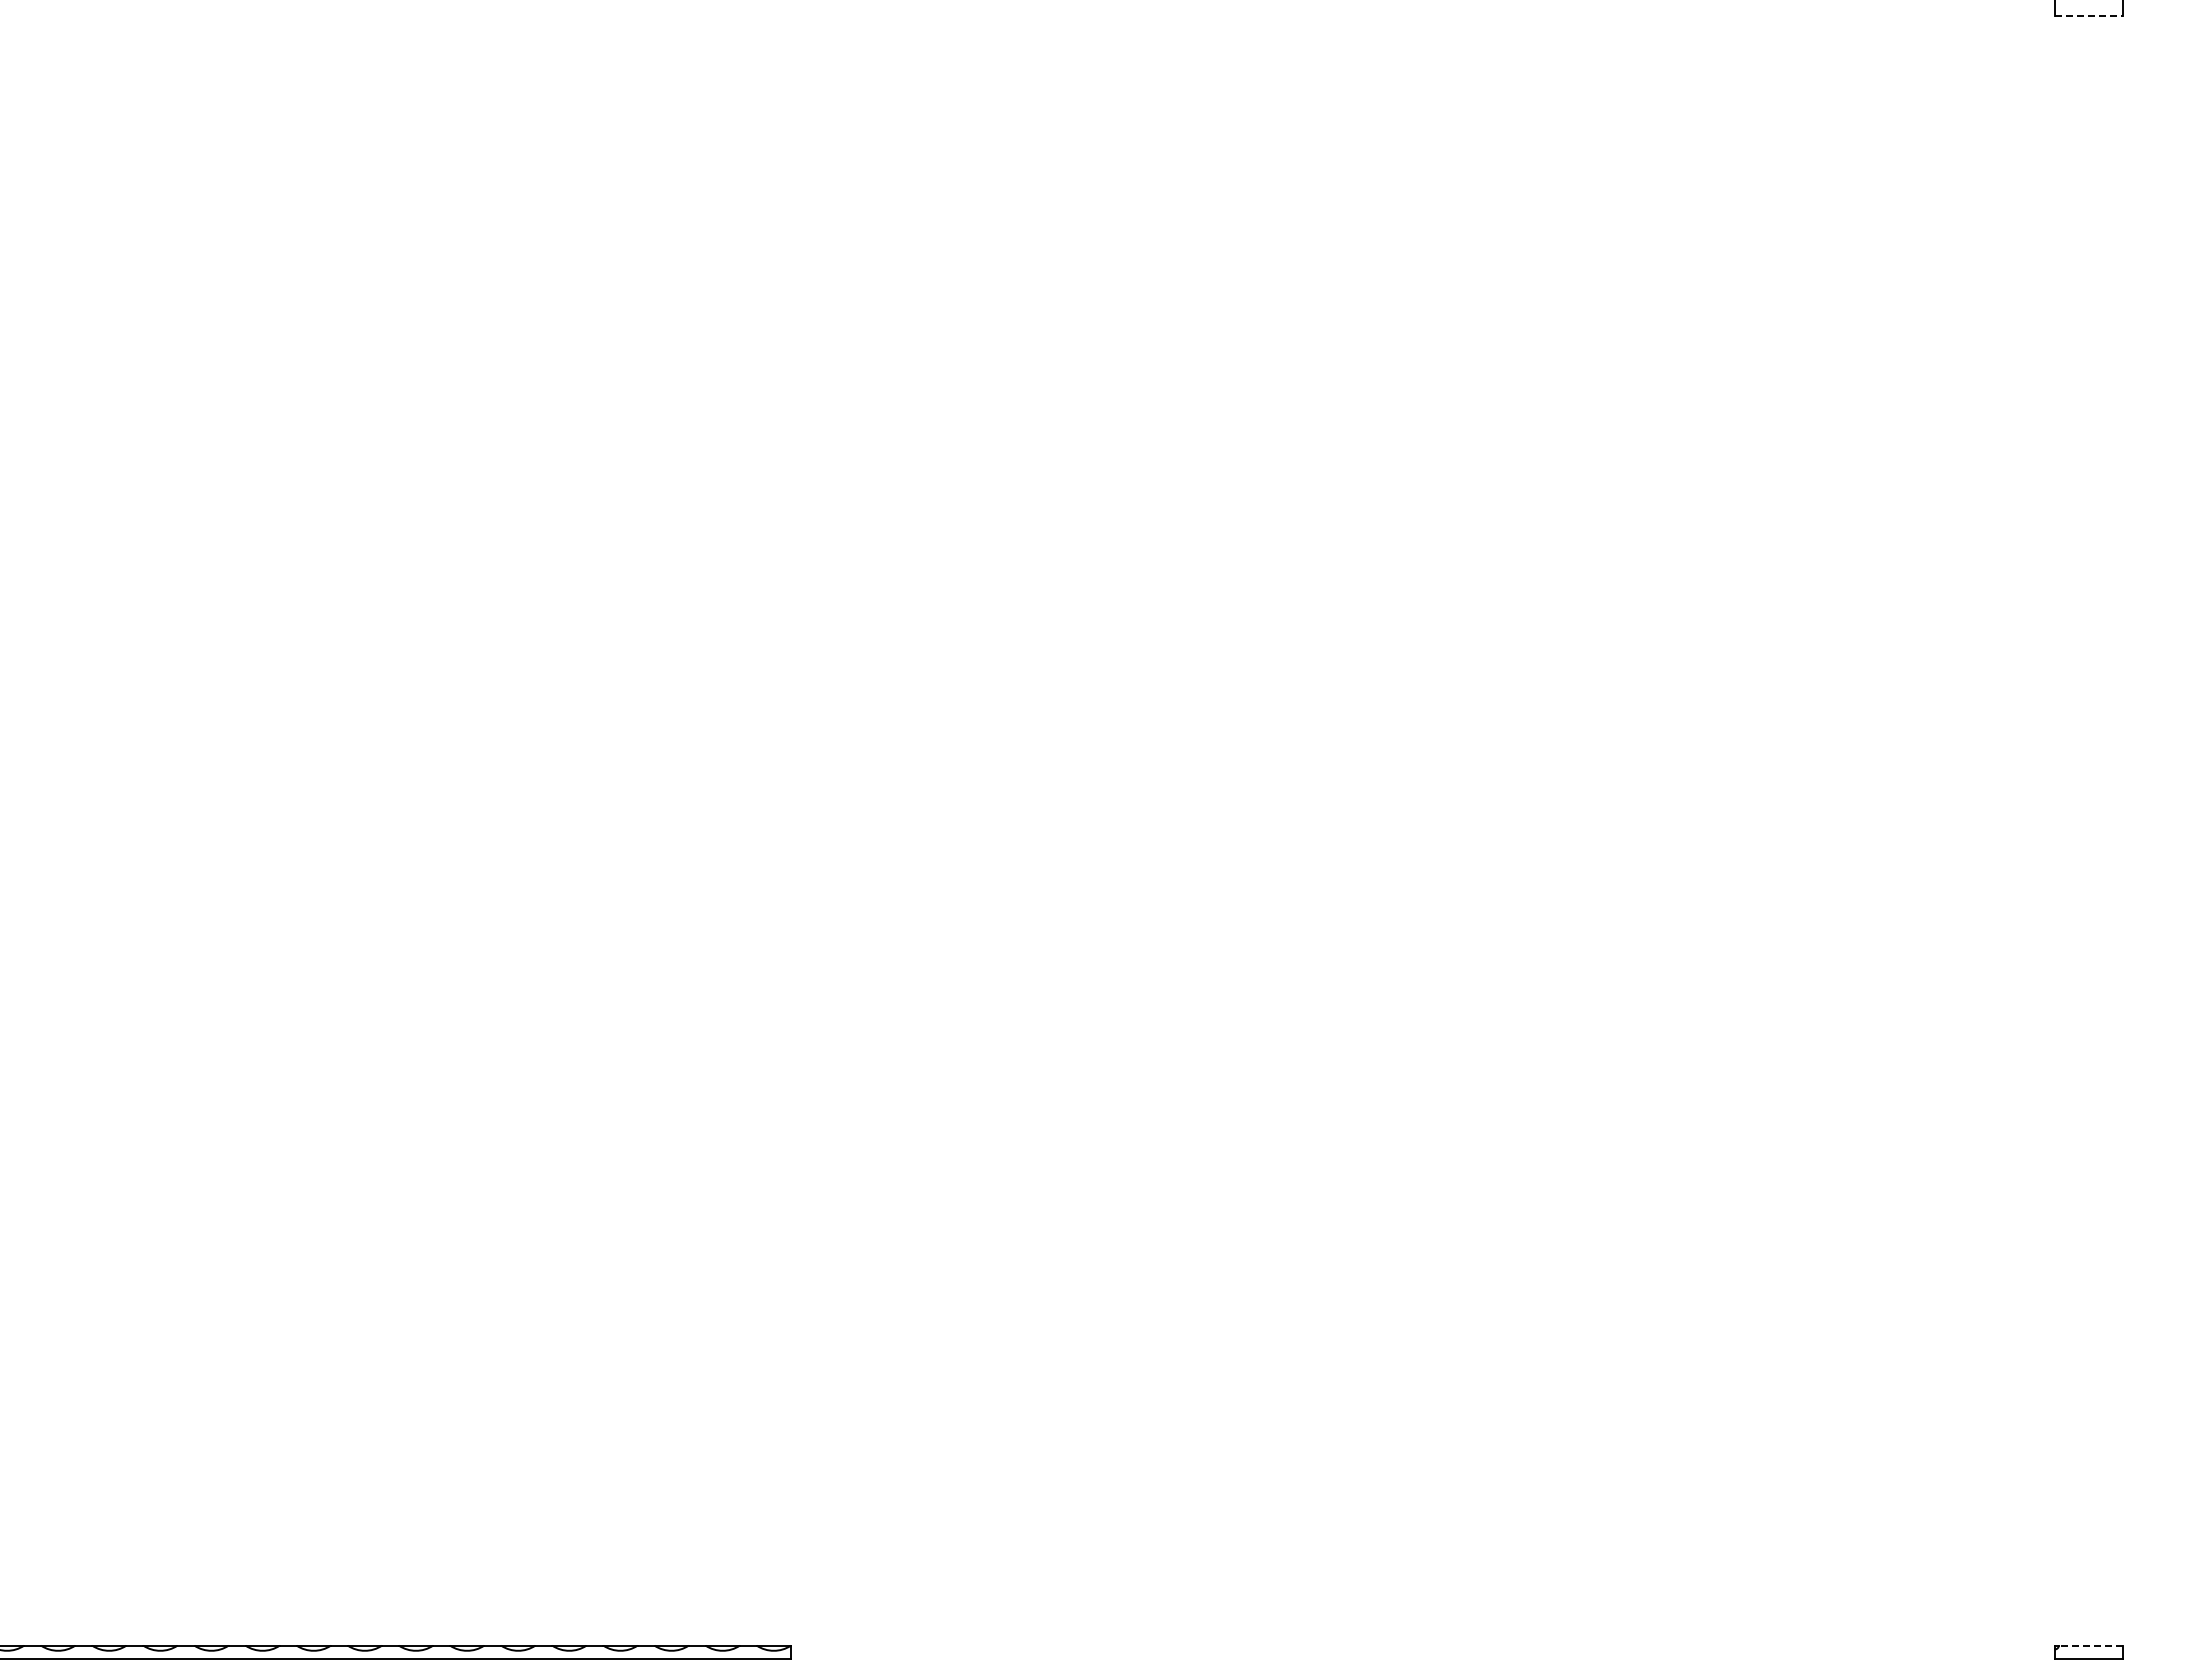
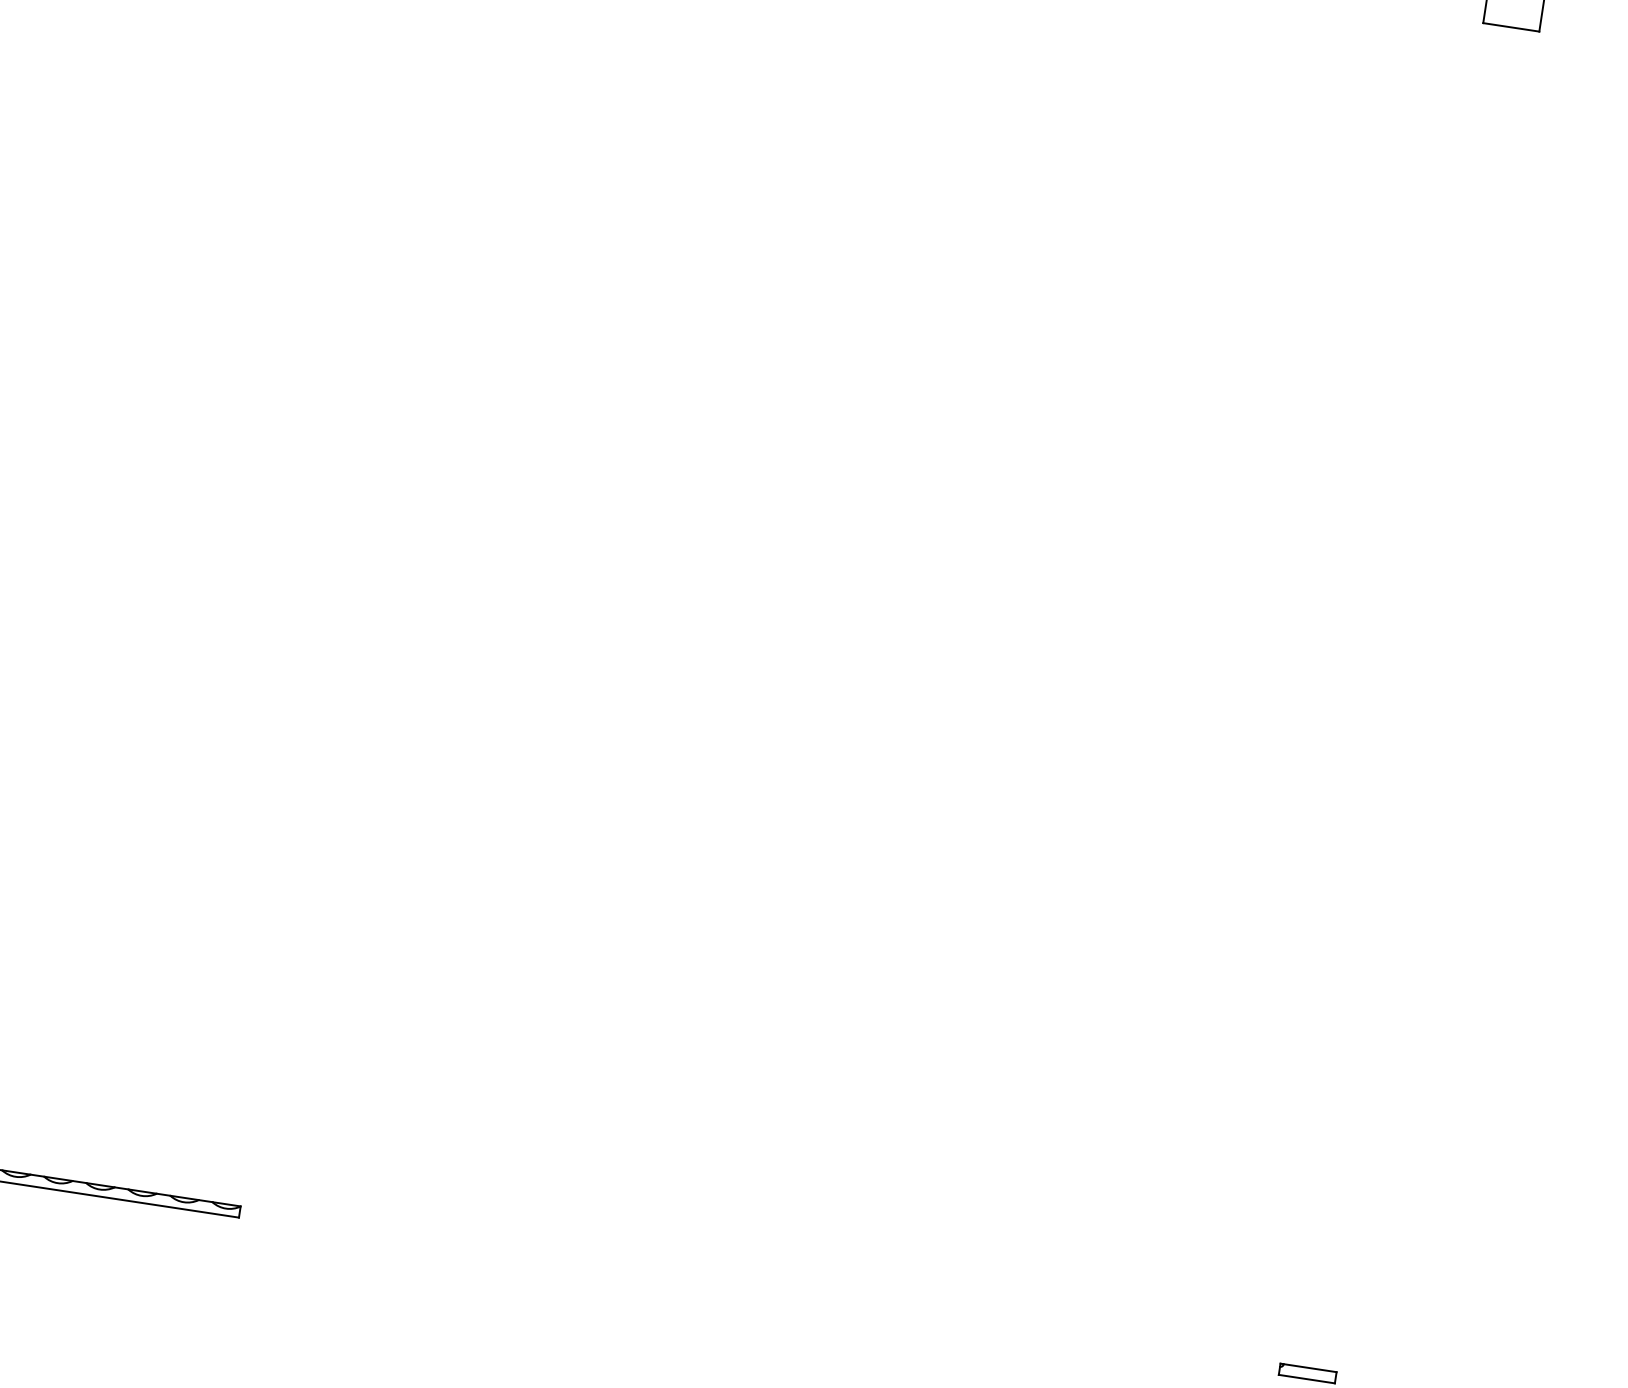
line: (2089, 15) -> (1511, 27), dashed -> solid
line: (2090, 1645) -> (1309, 1368), dashed -> solid

